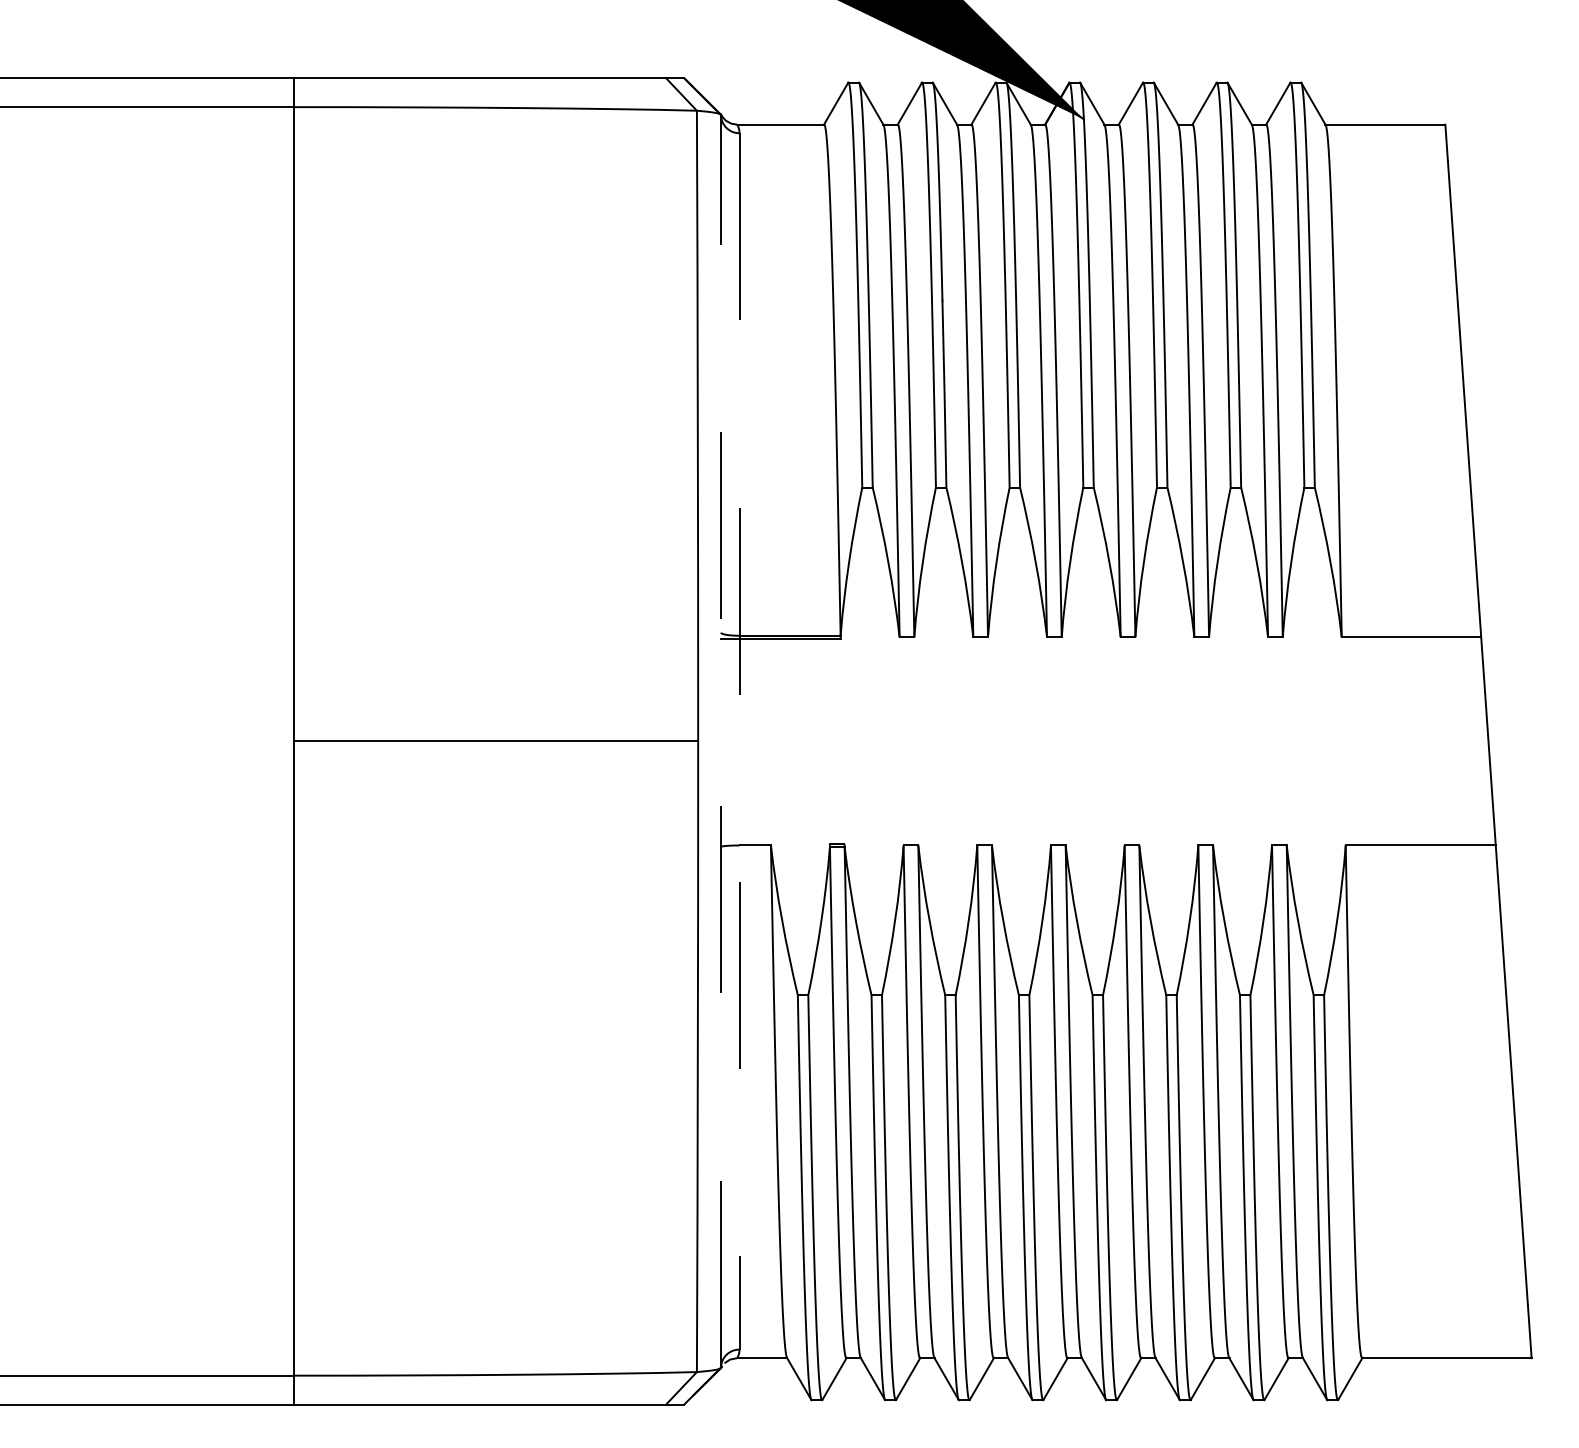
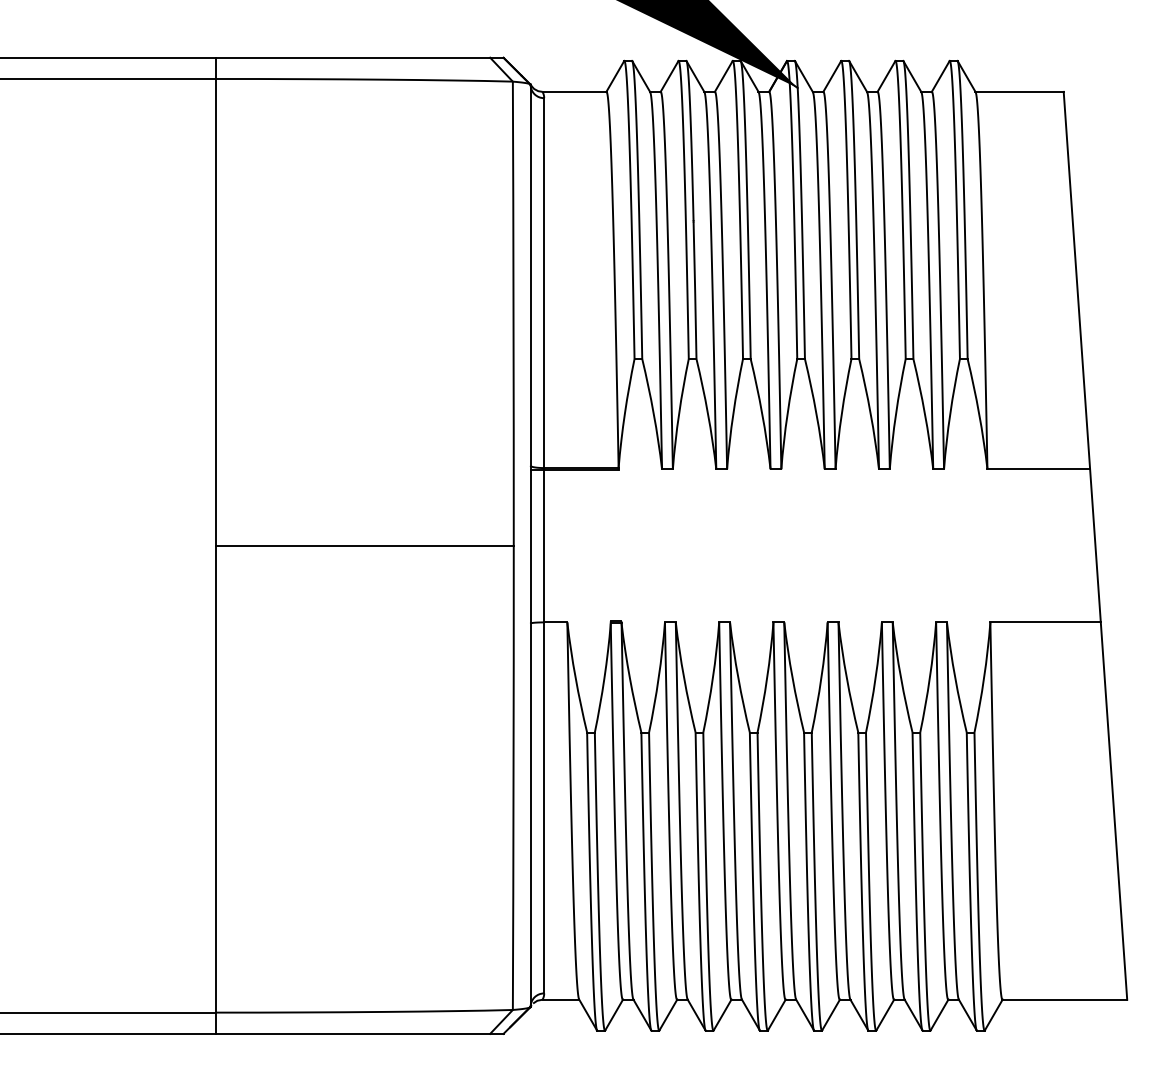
line: (721, 740) -> (530, 545), dashed -> solid
line: (739, 741) -> (544, 545), dashed -> solid

